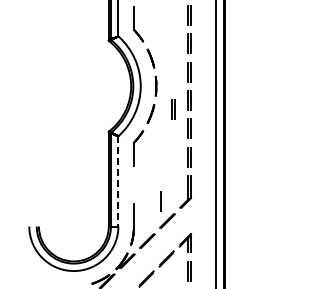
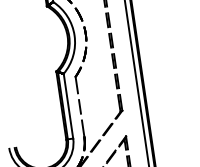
line: (172, 109) -> (99, 48), removed
line: (118, 181) -> (68, 106), dashed -> solid
line: (160, 201) -> (79, 106), moved

